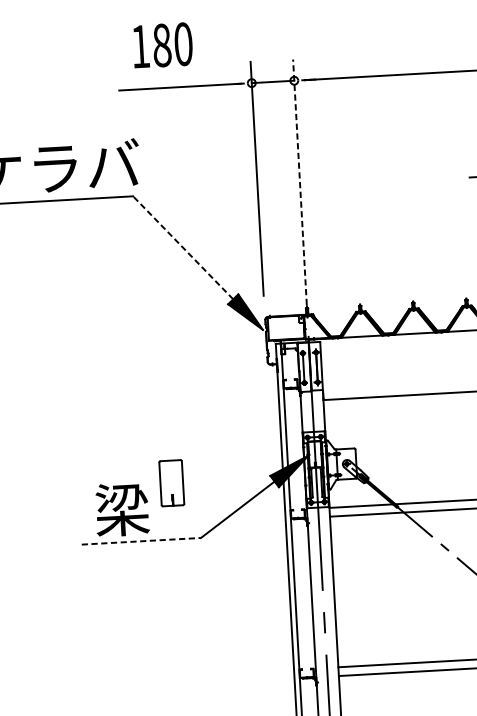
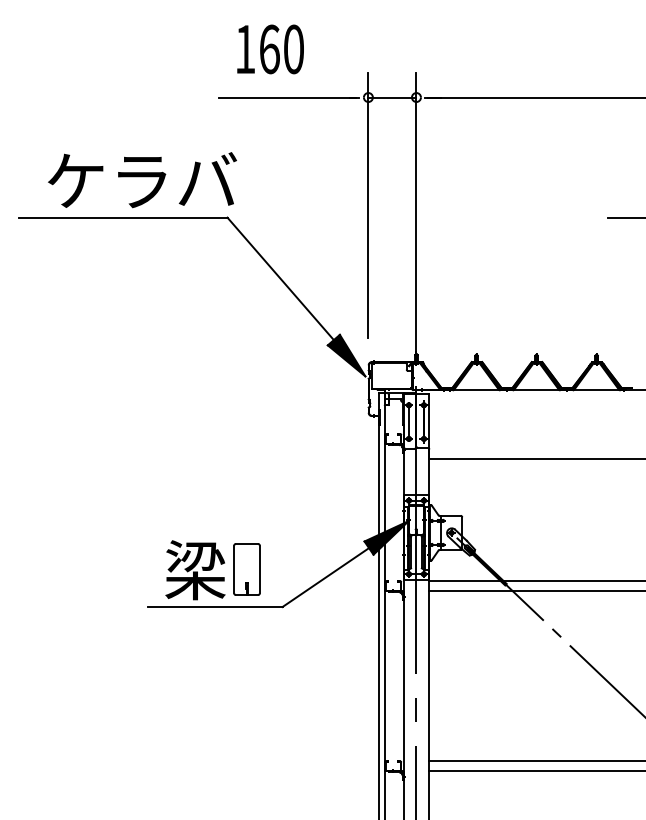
text: (161, 45) -> (269, 49), 180 -> 160
line: (300, 186) -> (416, 217), dashed -> solid
line: (183, 247) -> (280, 278), dashed -> solid
part: (171, 483) -> (246, 569), moved
line: (141, 541) -> (215, 607), dashed -> solid

